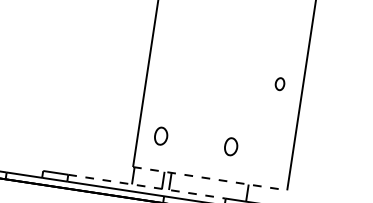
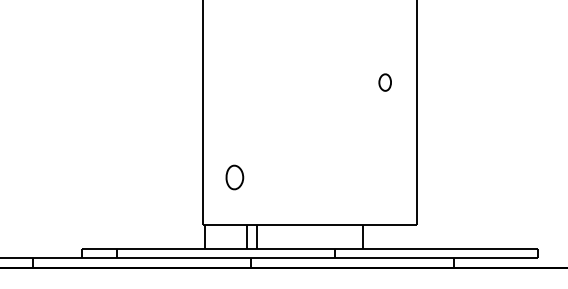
part: (230, 146) -> (331, 177), removed
line: (209, 179) -> (309, 225), dashed -> solid
line: (147, 186) -> (226, 248), dashed -> solid

